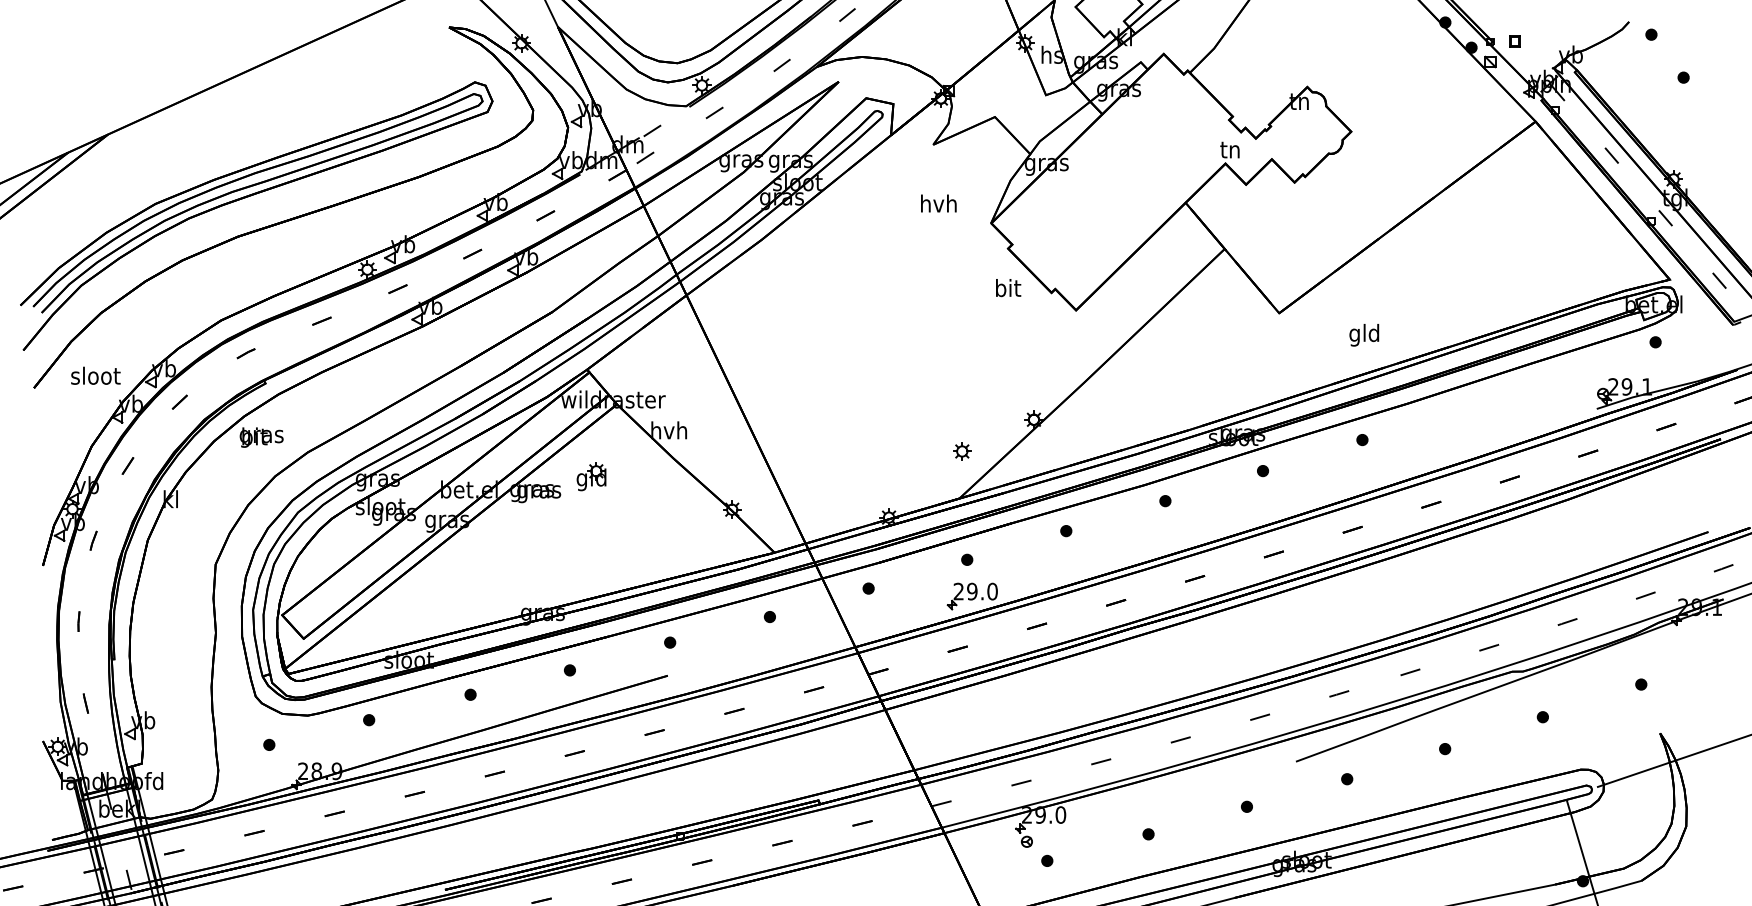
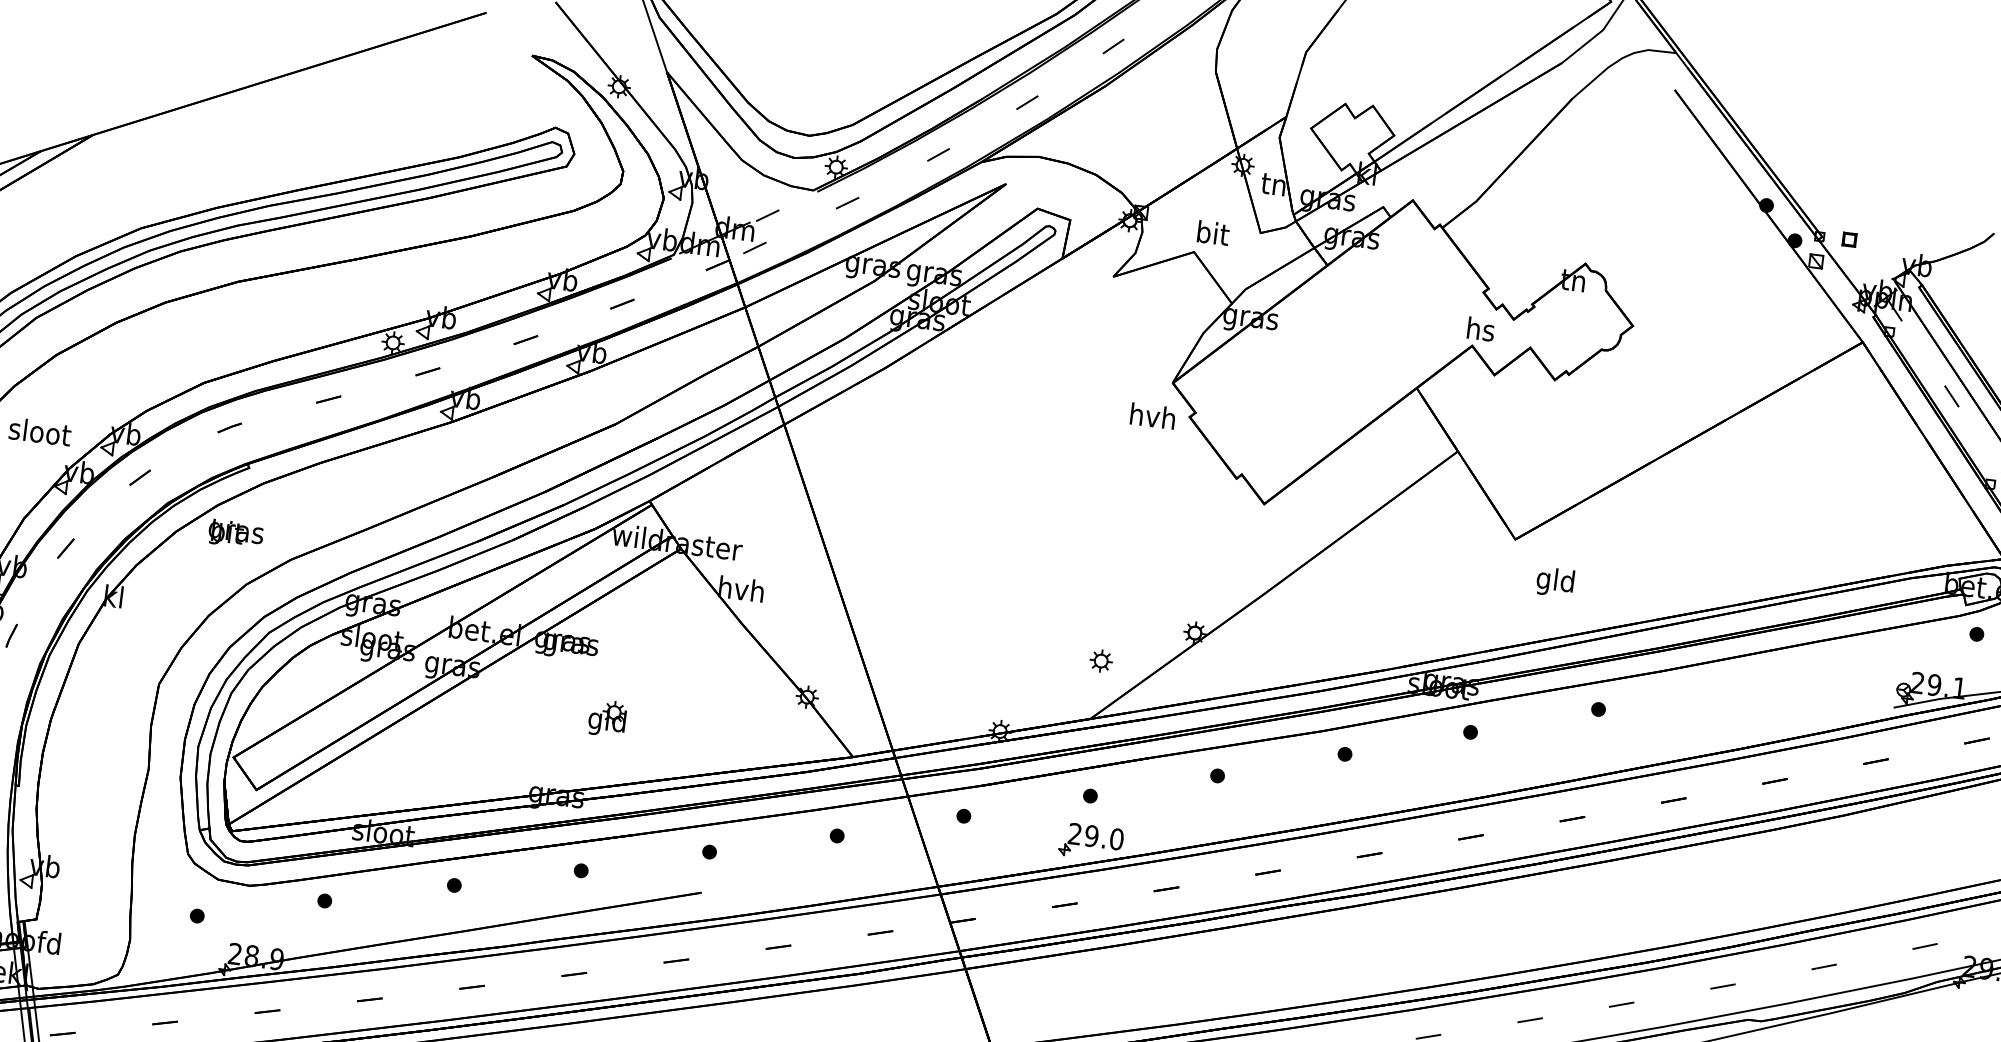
text: (1051, 54) -> (1273, 183), hs -> tn
text: (1230, 149) -> (1480, 329), tn -> hs
text: (938, 203) -> (1152, 416), moved
text: (1008, 288) -> (1213, 233), moved
text: (1364, 335) -> (1555, 582), moved
part: (591, 476) -> (607, 718), moved

